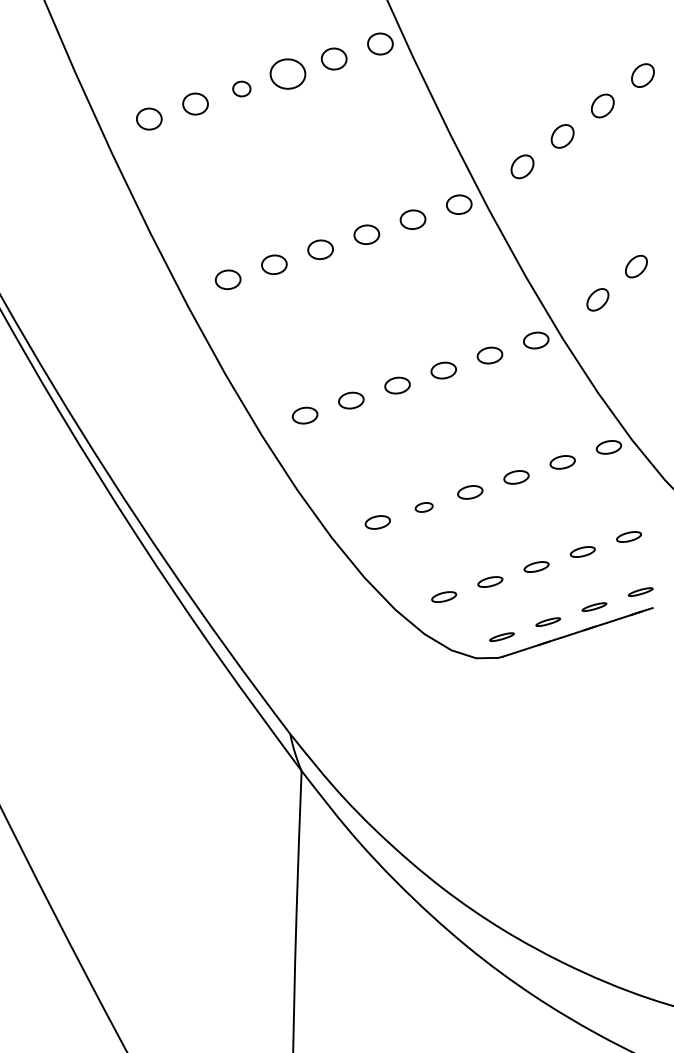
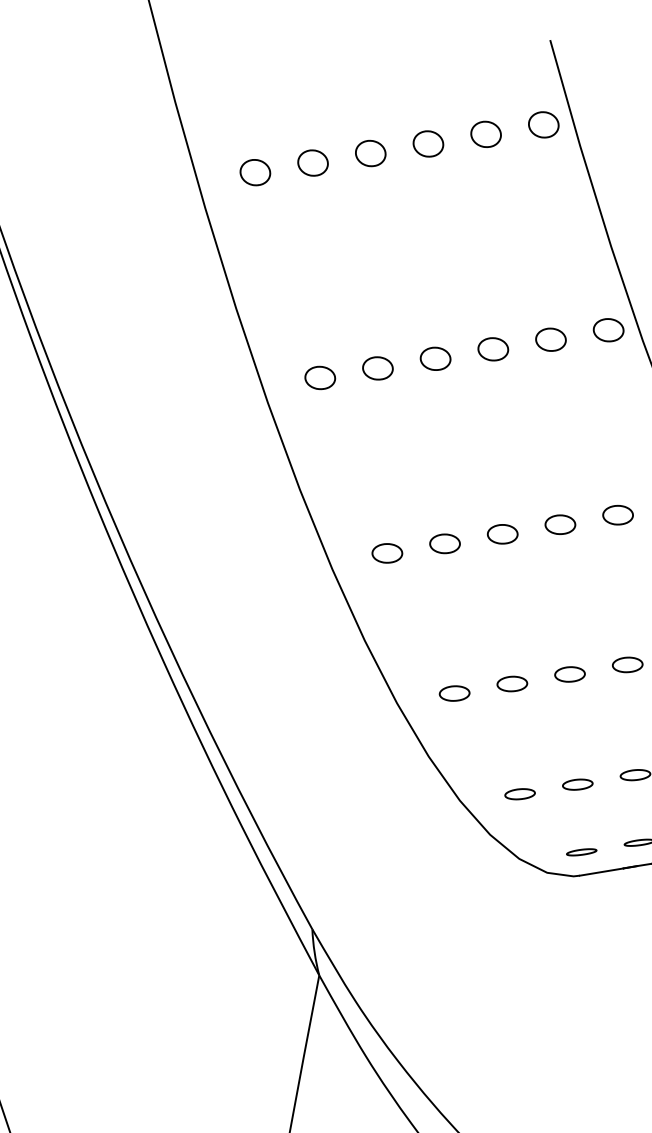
part: (287, 73) -> (427, 143), size x0.71
part: (241, 88) -> (370, 152), size x1.43
part: (424, 507) -> (512, 684), size x1.43

